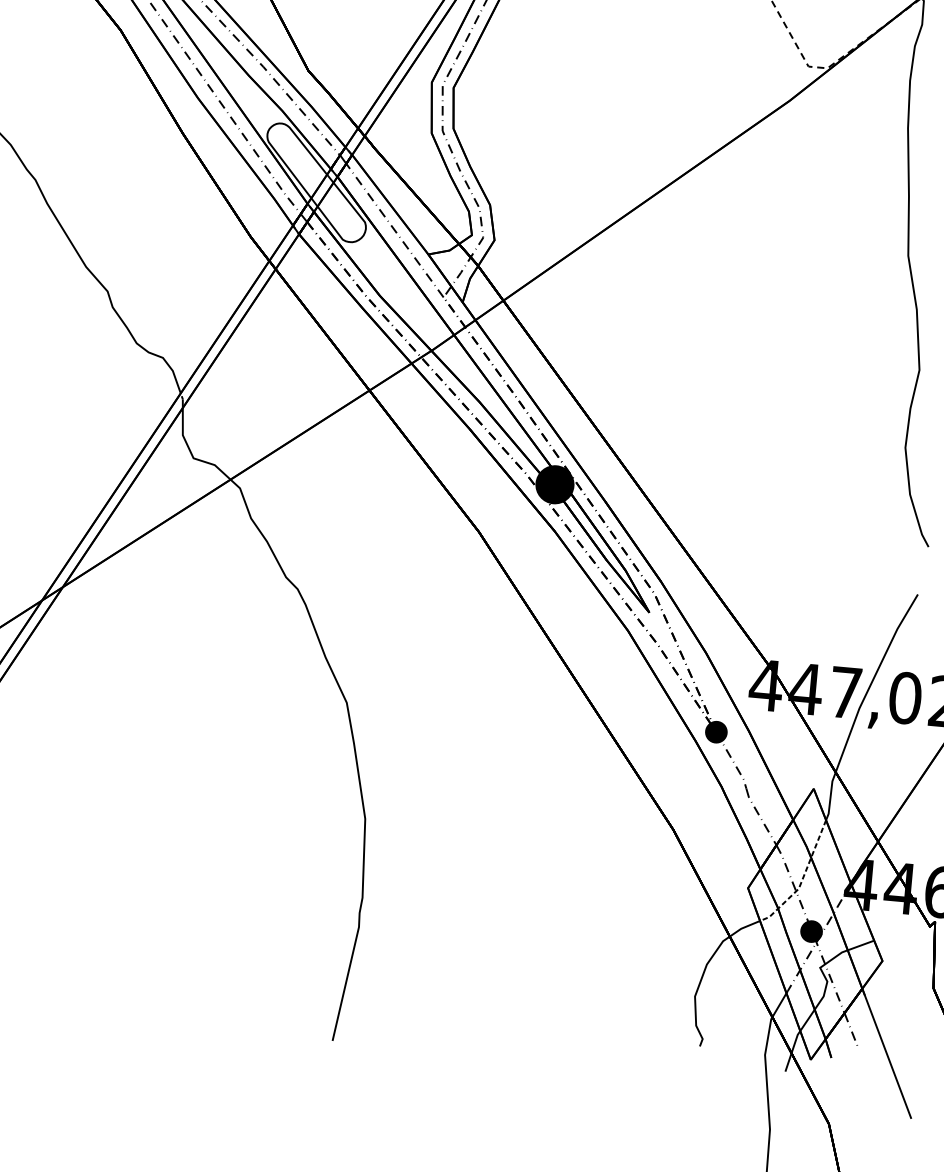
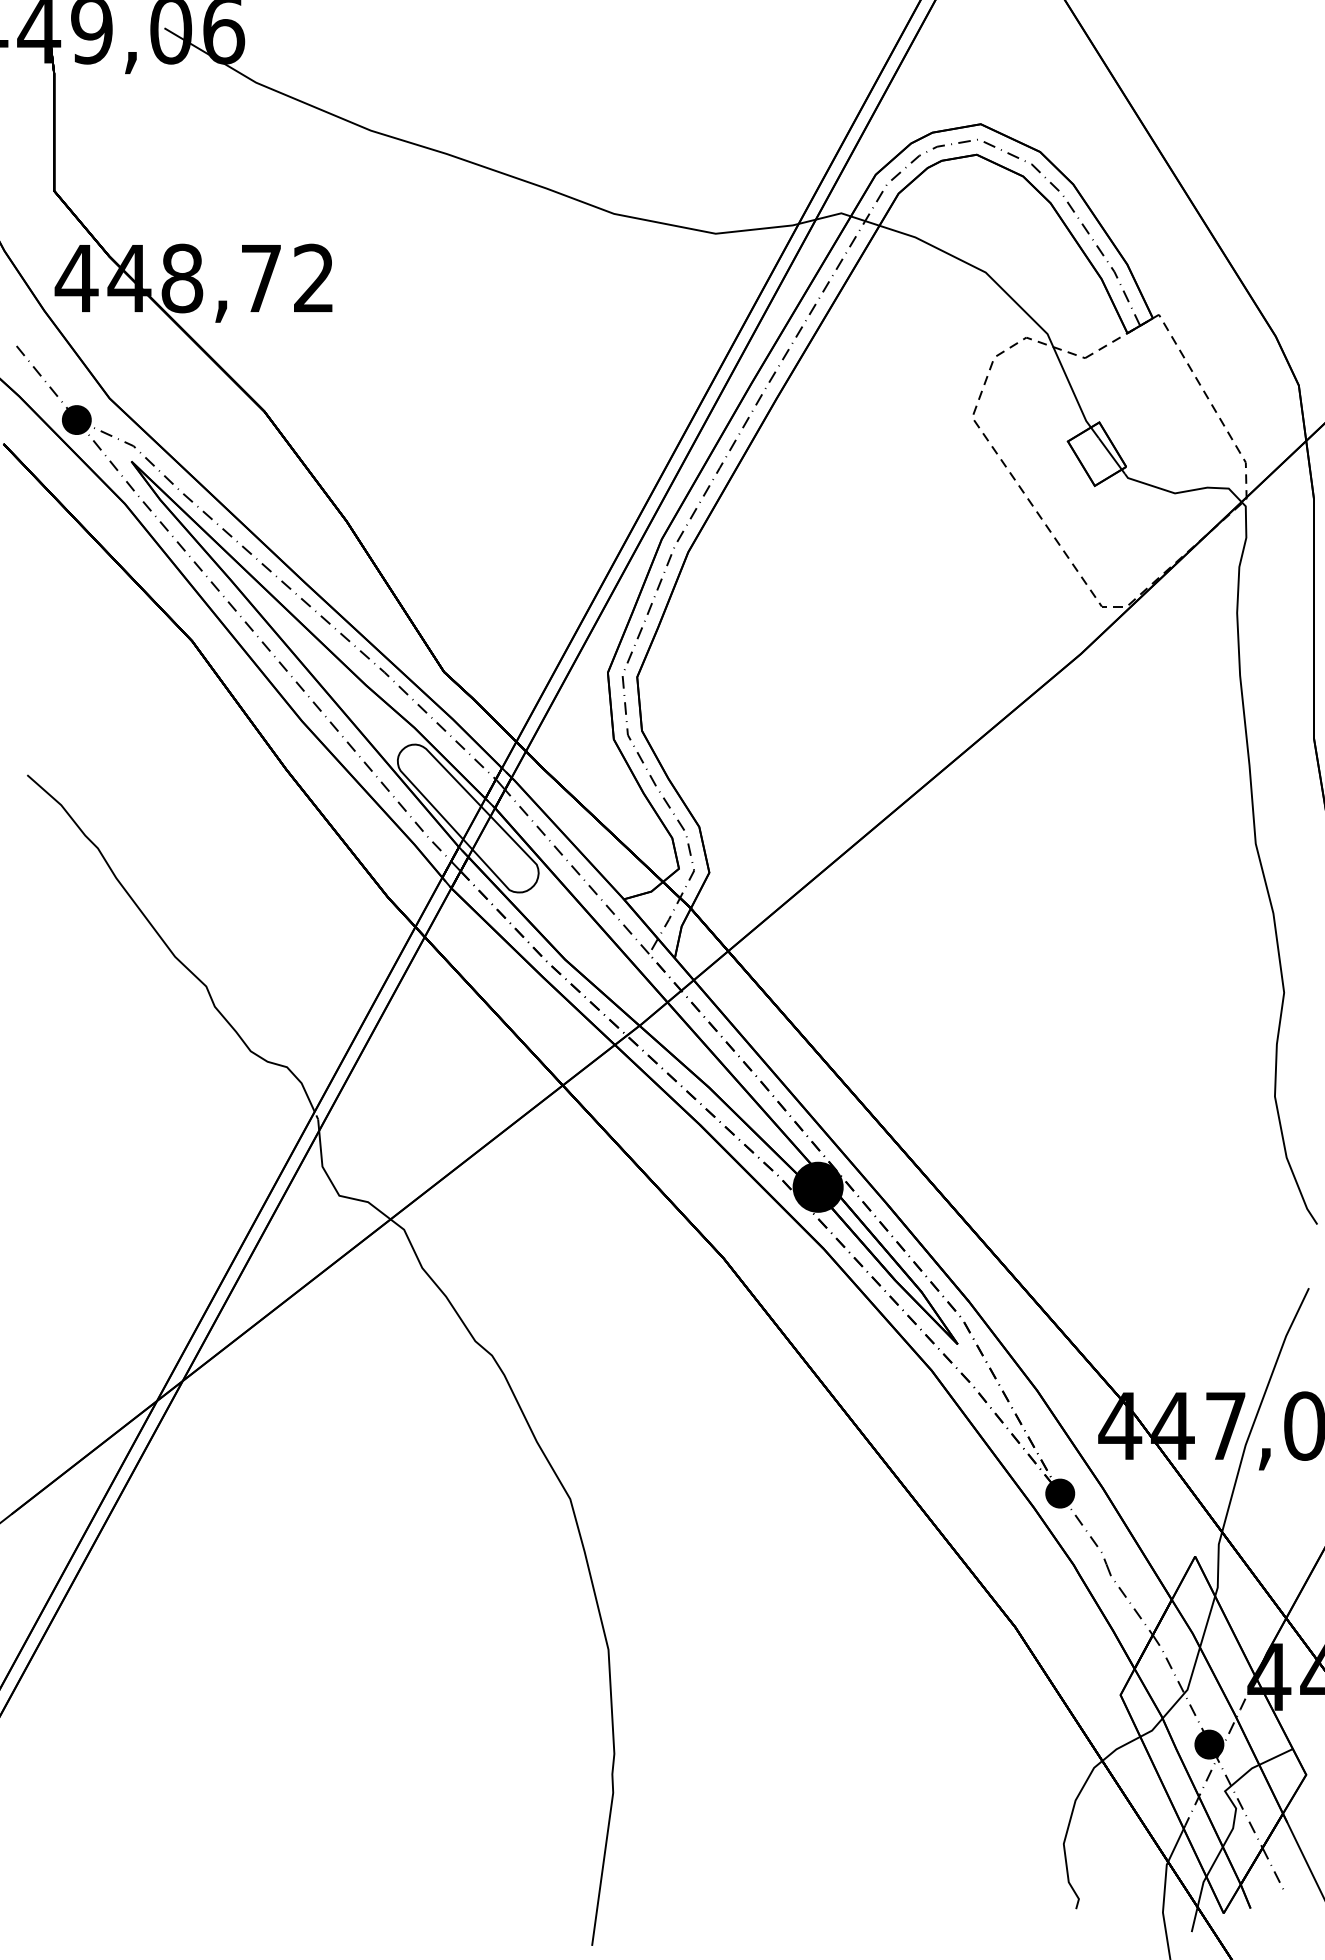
line: (802, 879) -> (1191, 1677), dashed -> solid

